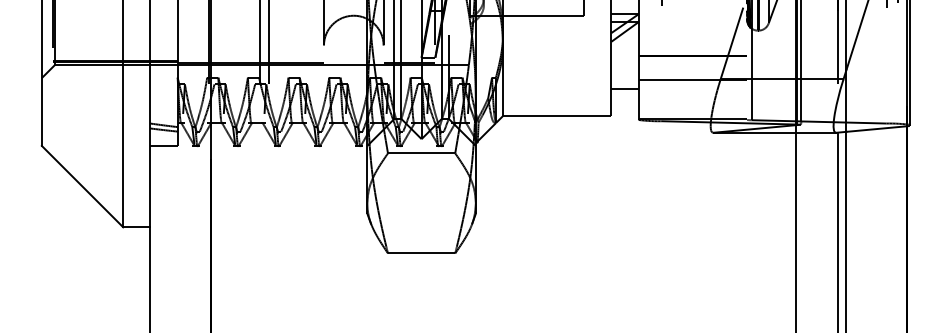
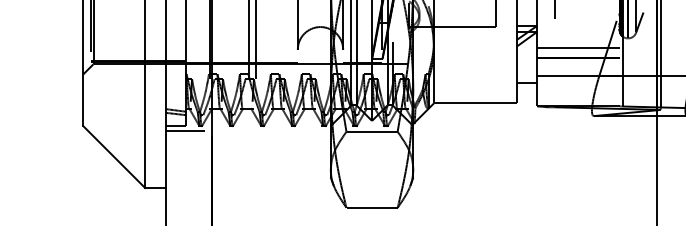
line: (692, 42) -> (578, 47), added
line: (175, 152) -> (184, 131), added

